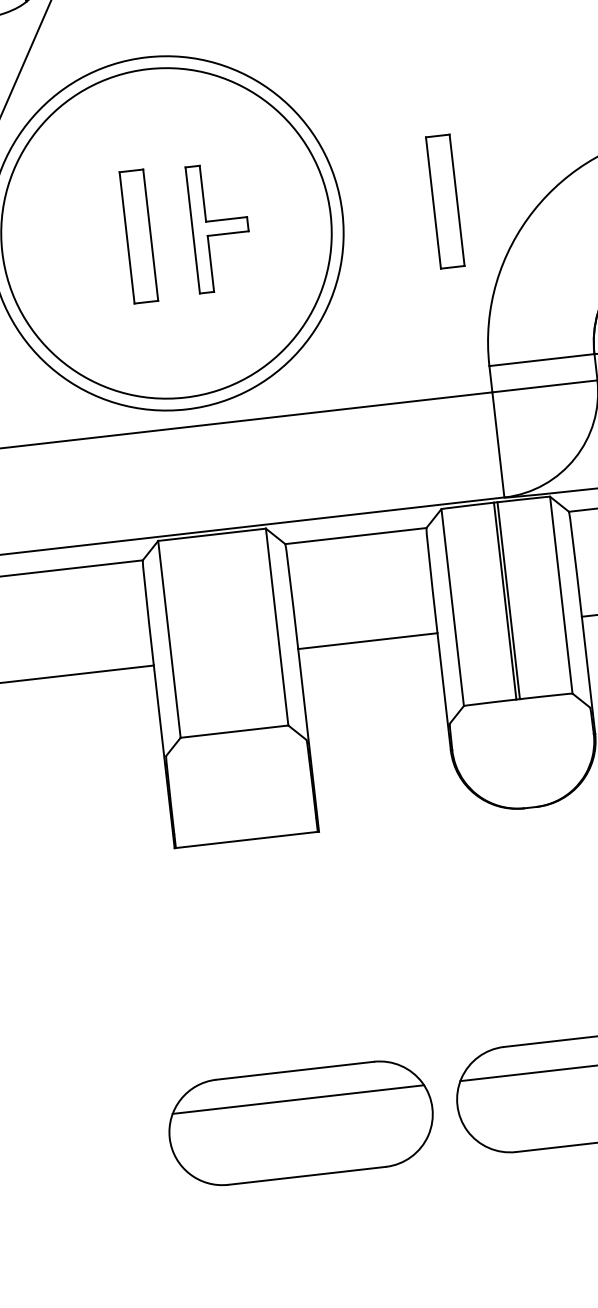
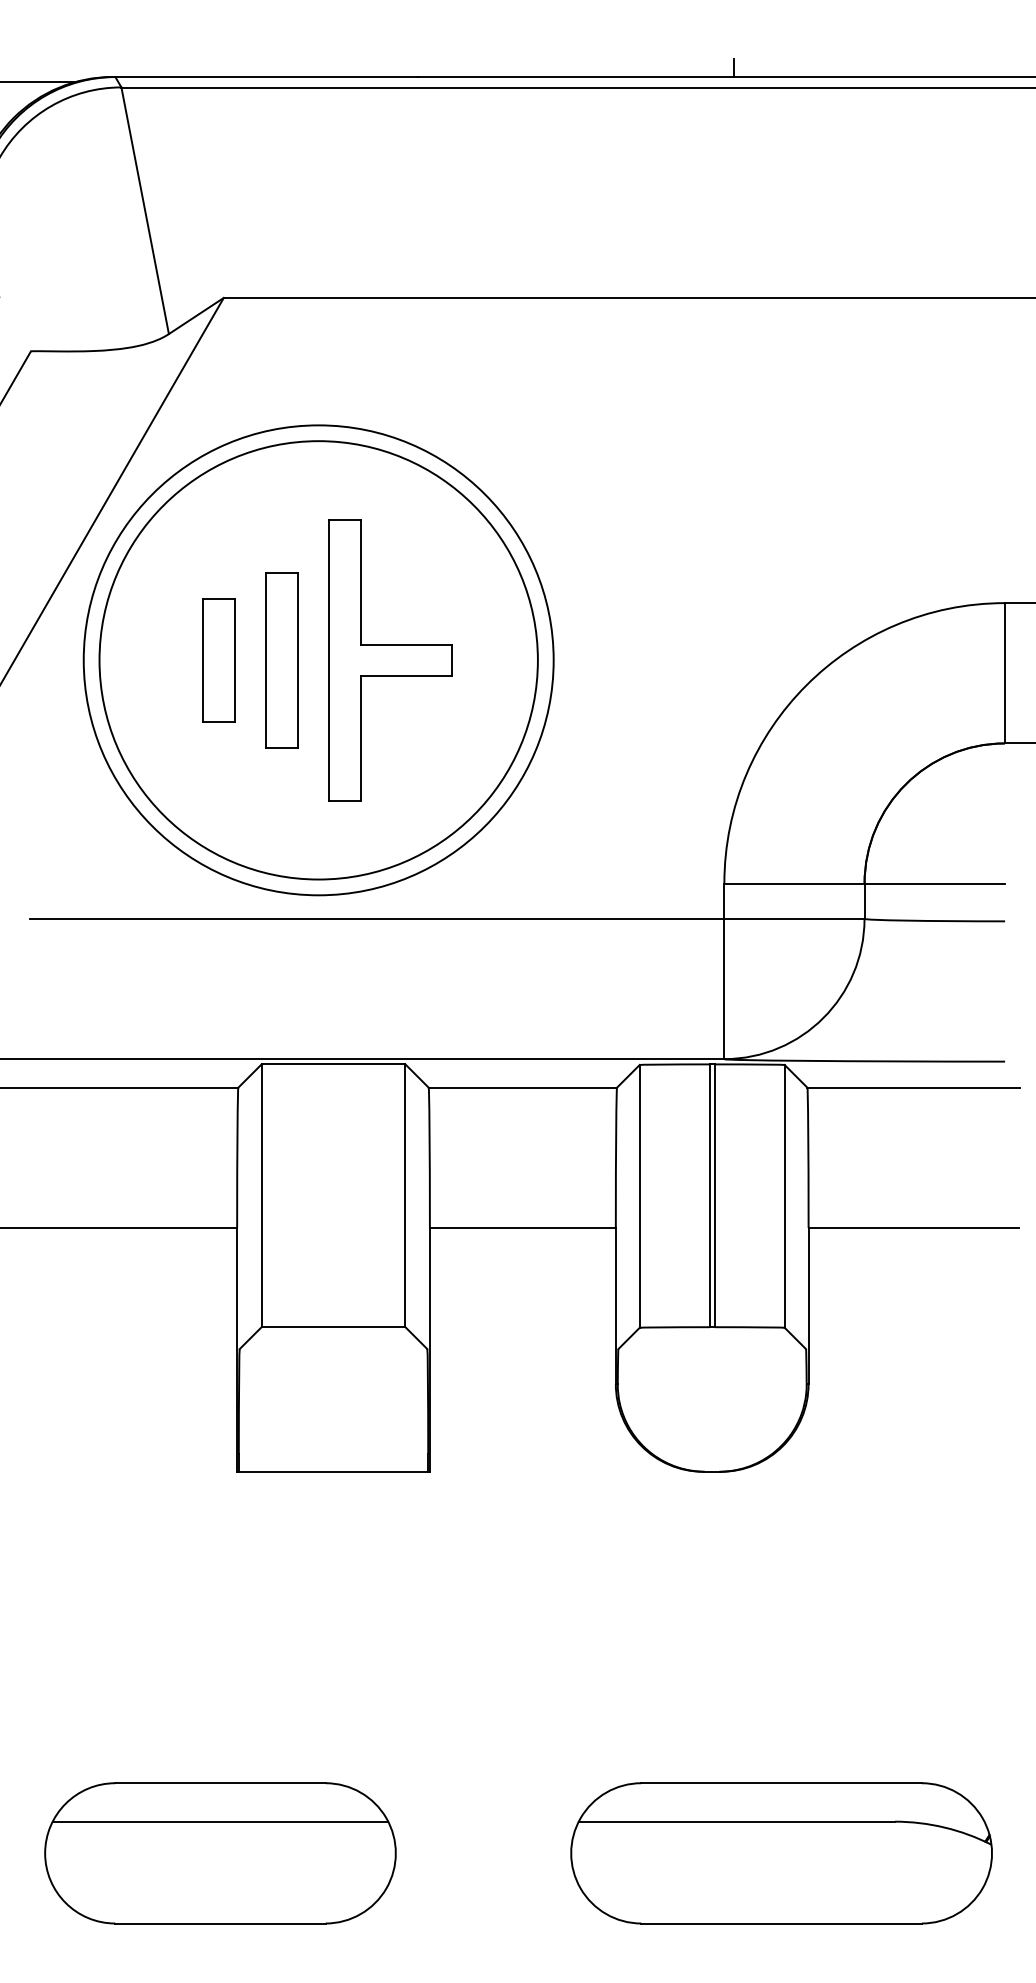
part: (445, 201) -> (690, 660), removed
part: (220, 227) -> (390, 660), size x1.67
part: (91, 242) -> (218, 660), added
part: (301, 1123) -> (220, 1853), moved

